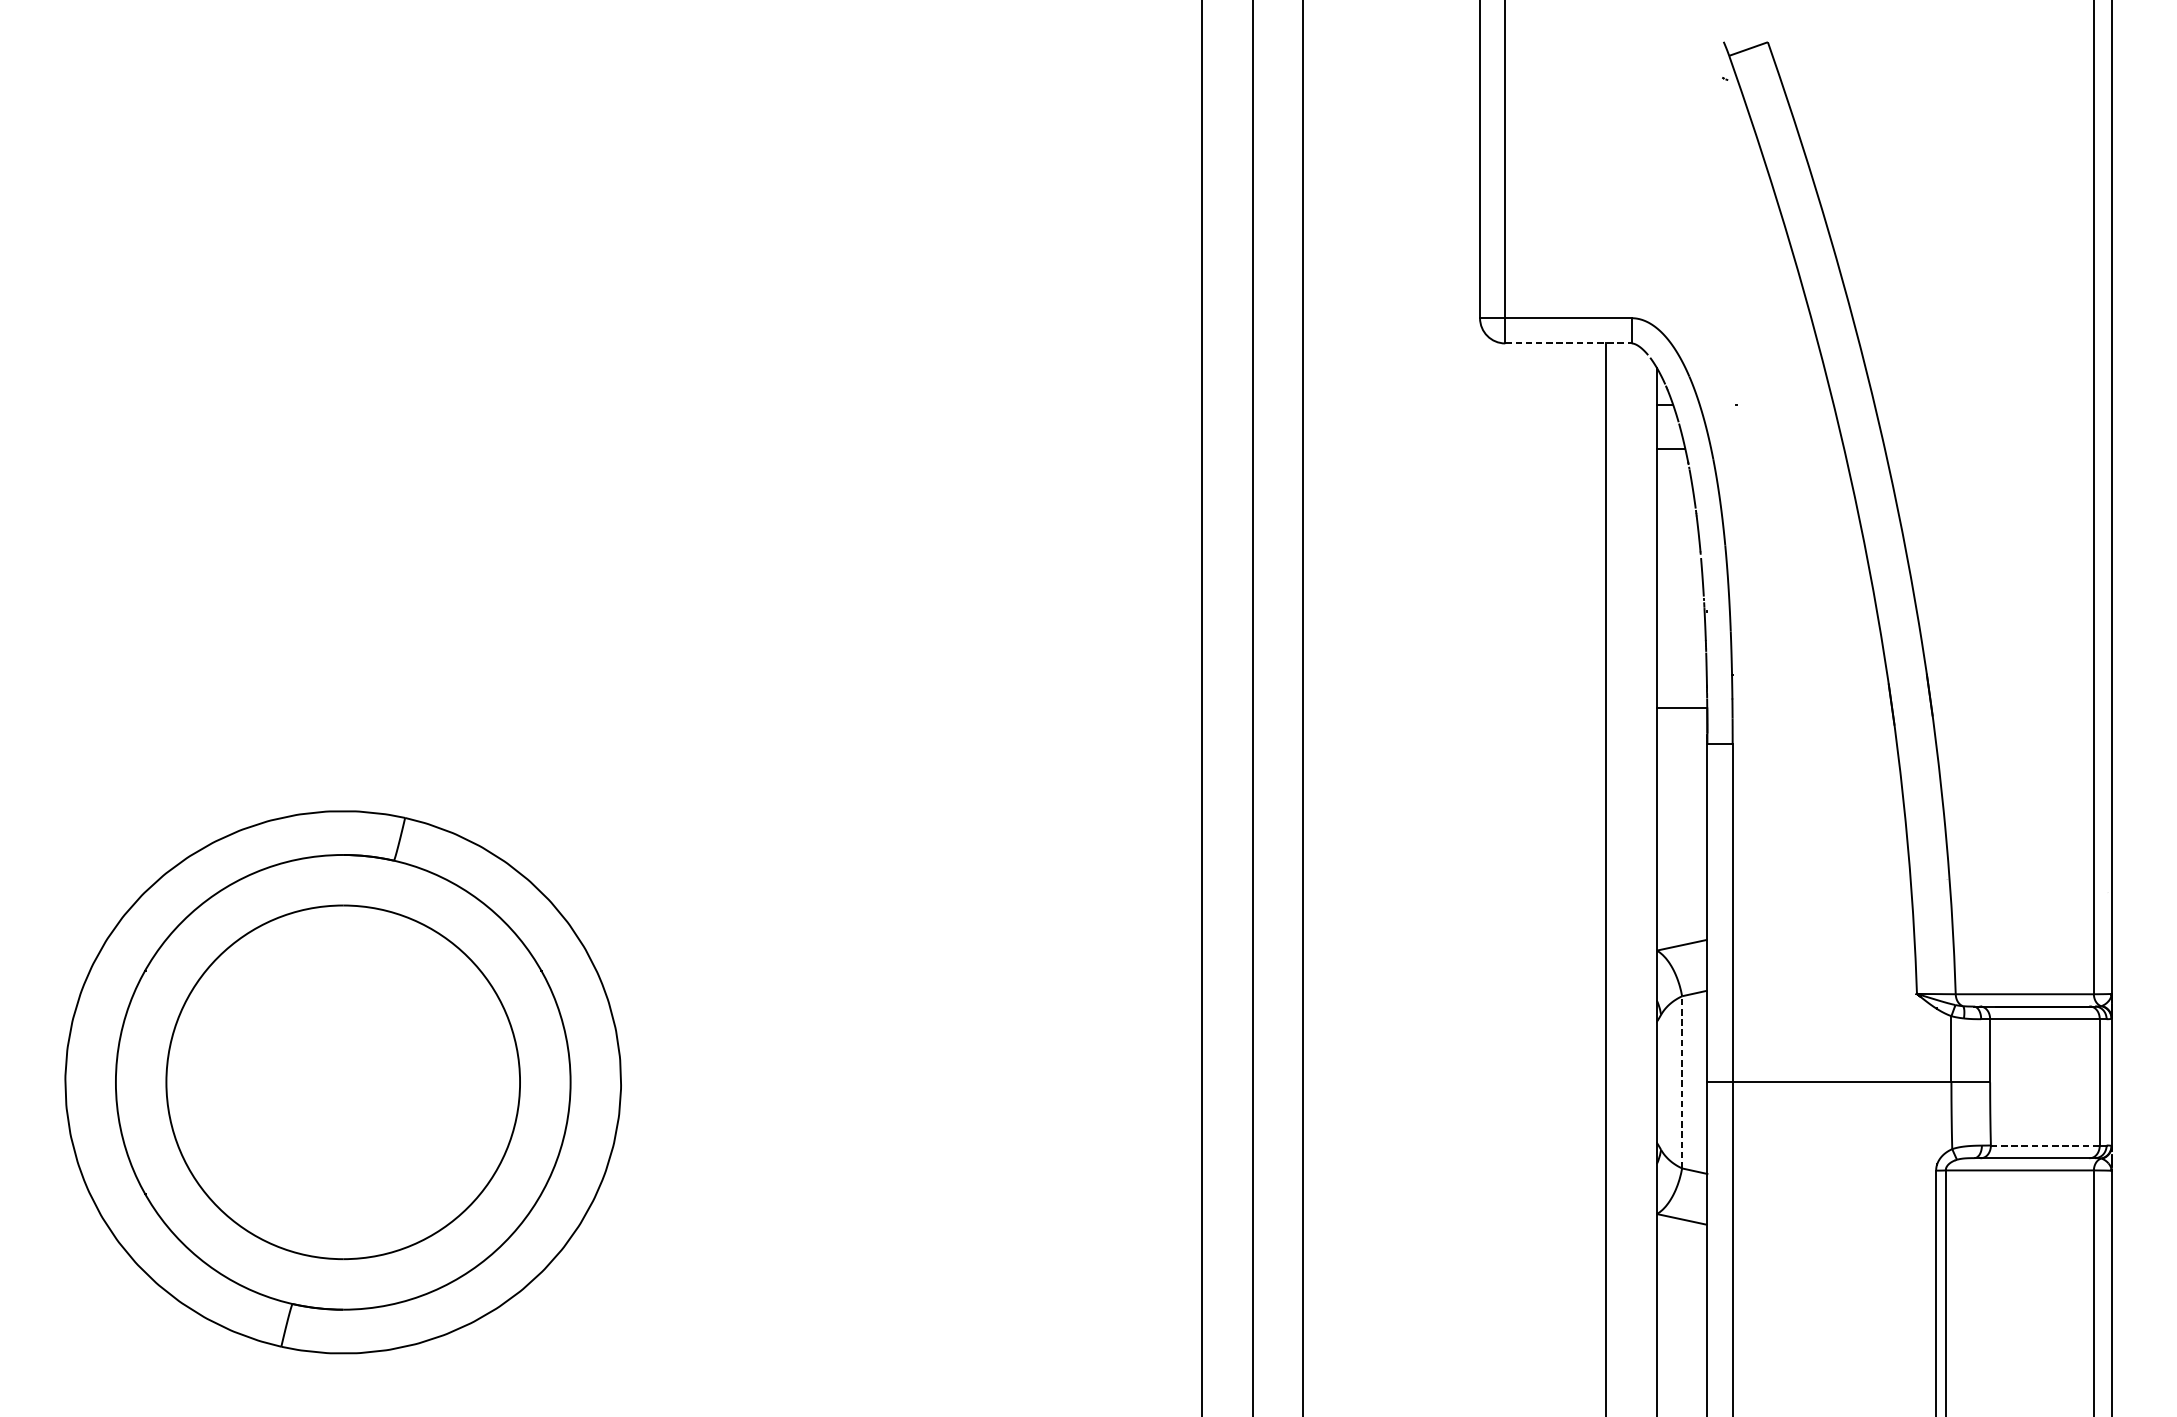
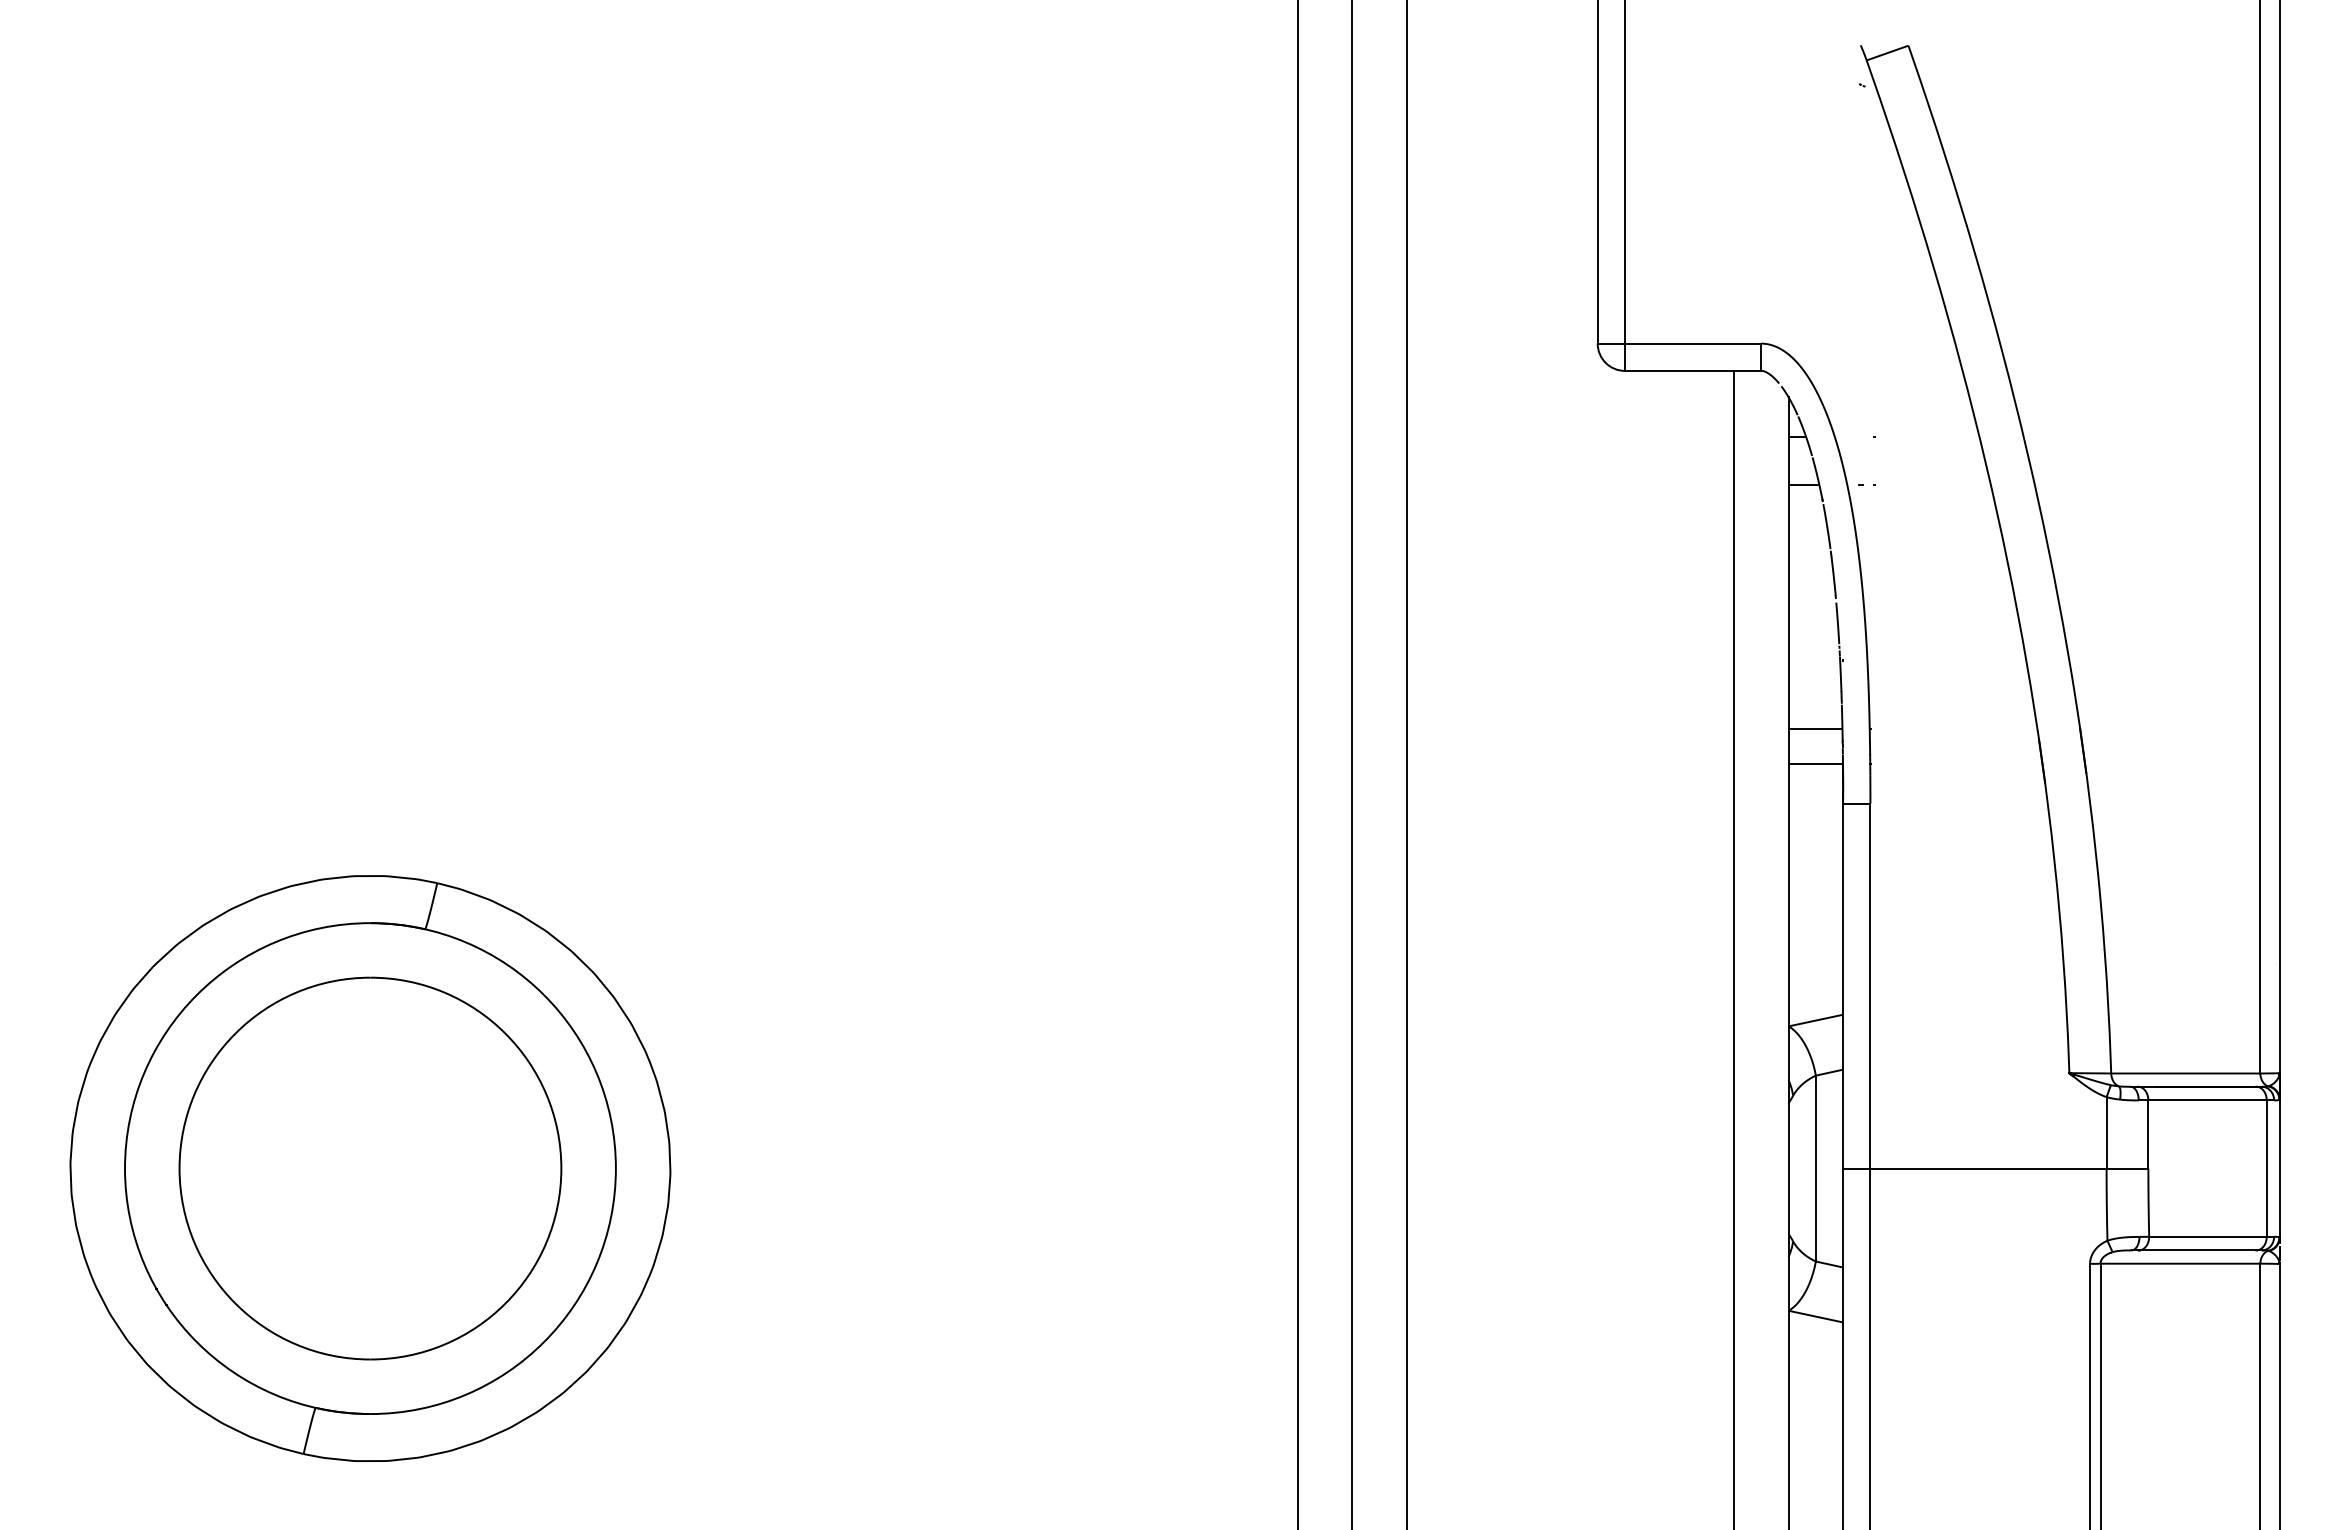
line: (1568, 343) -> (1693, 370), dashed -> solid
line: (1681, 675) -> (1815, 729), added
line: (1681, 1082) -> (1815, 1168), dashed -> solid
line: (2044, 1145) -> (2207, 1236), dashed -> solid

